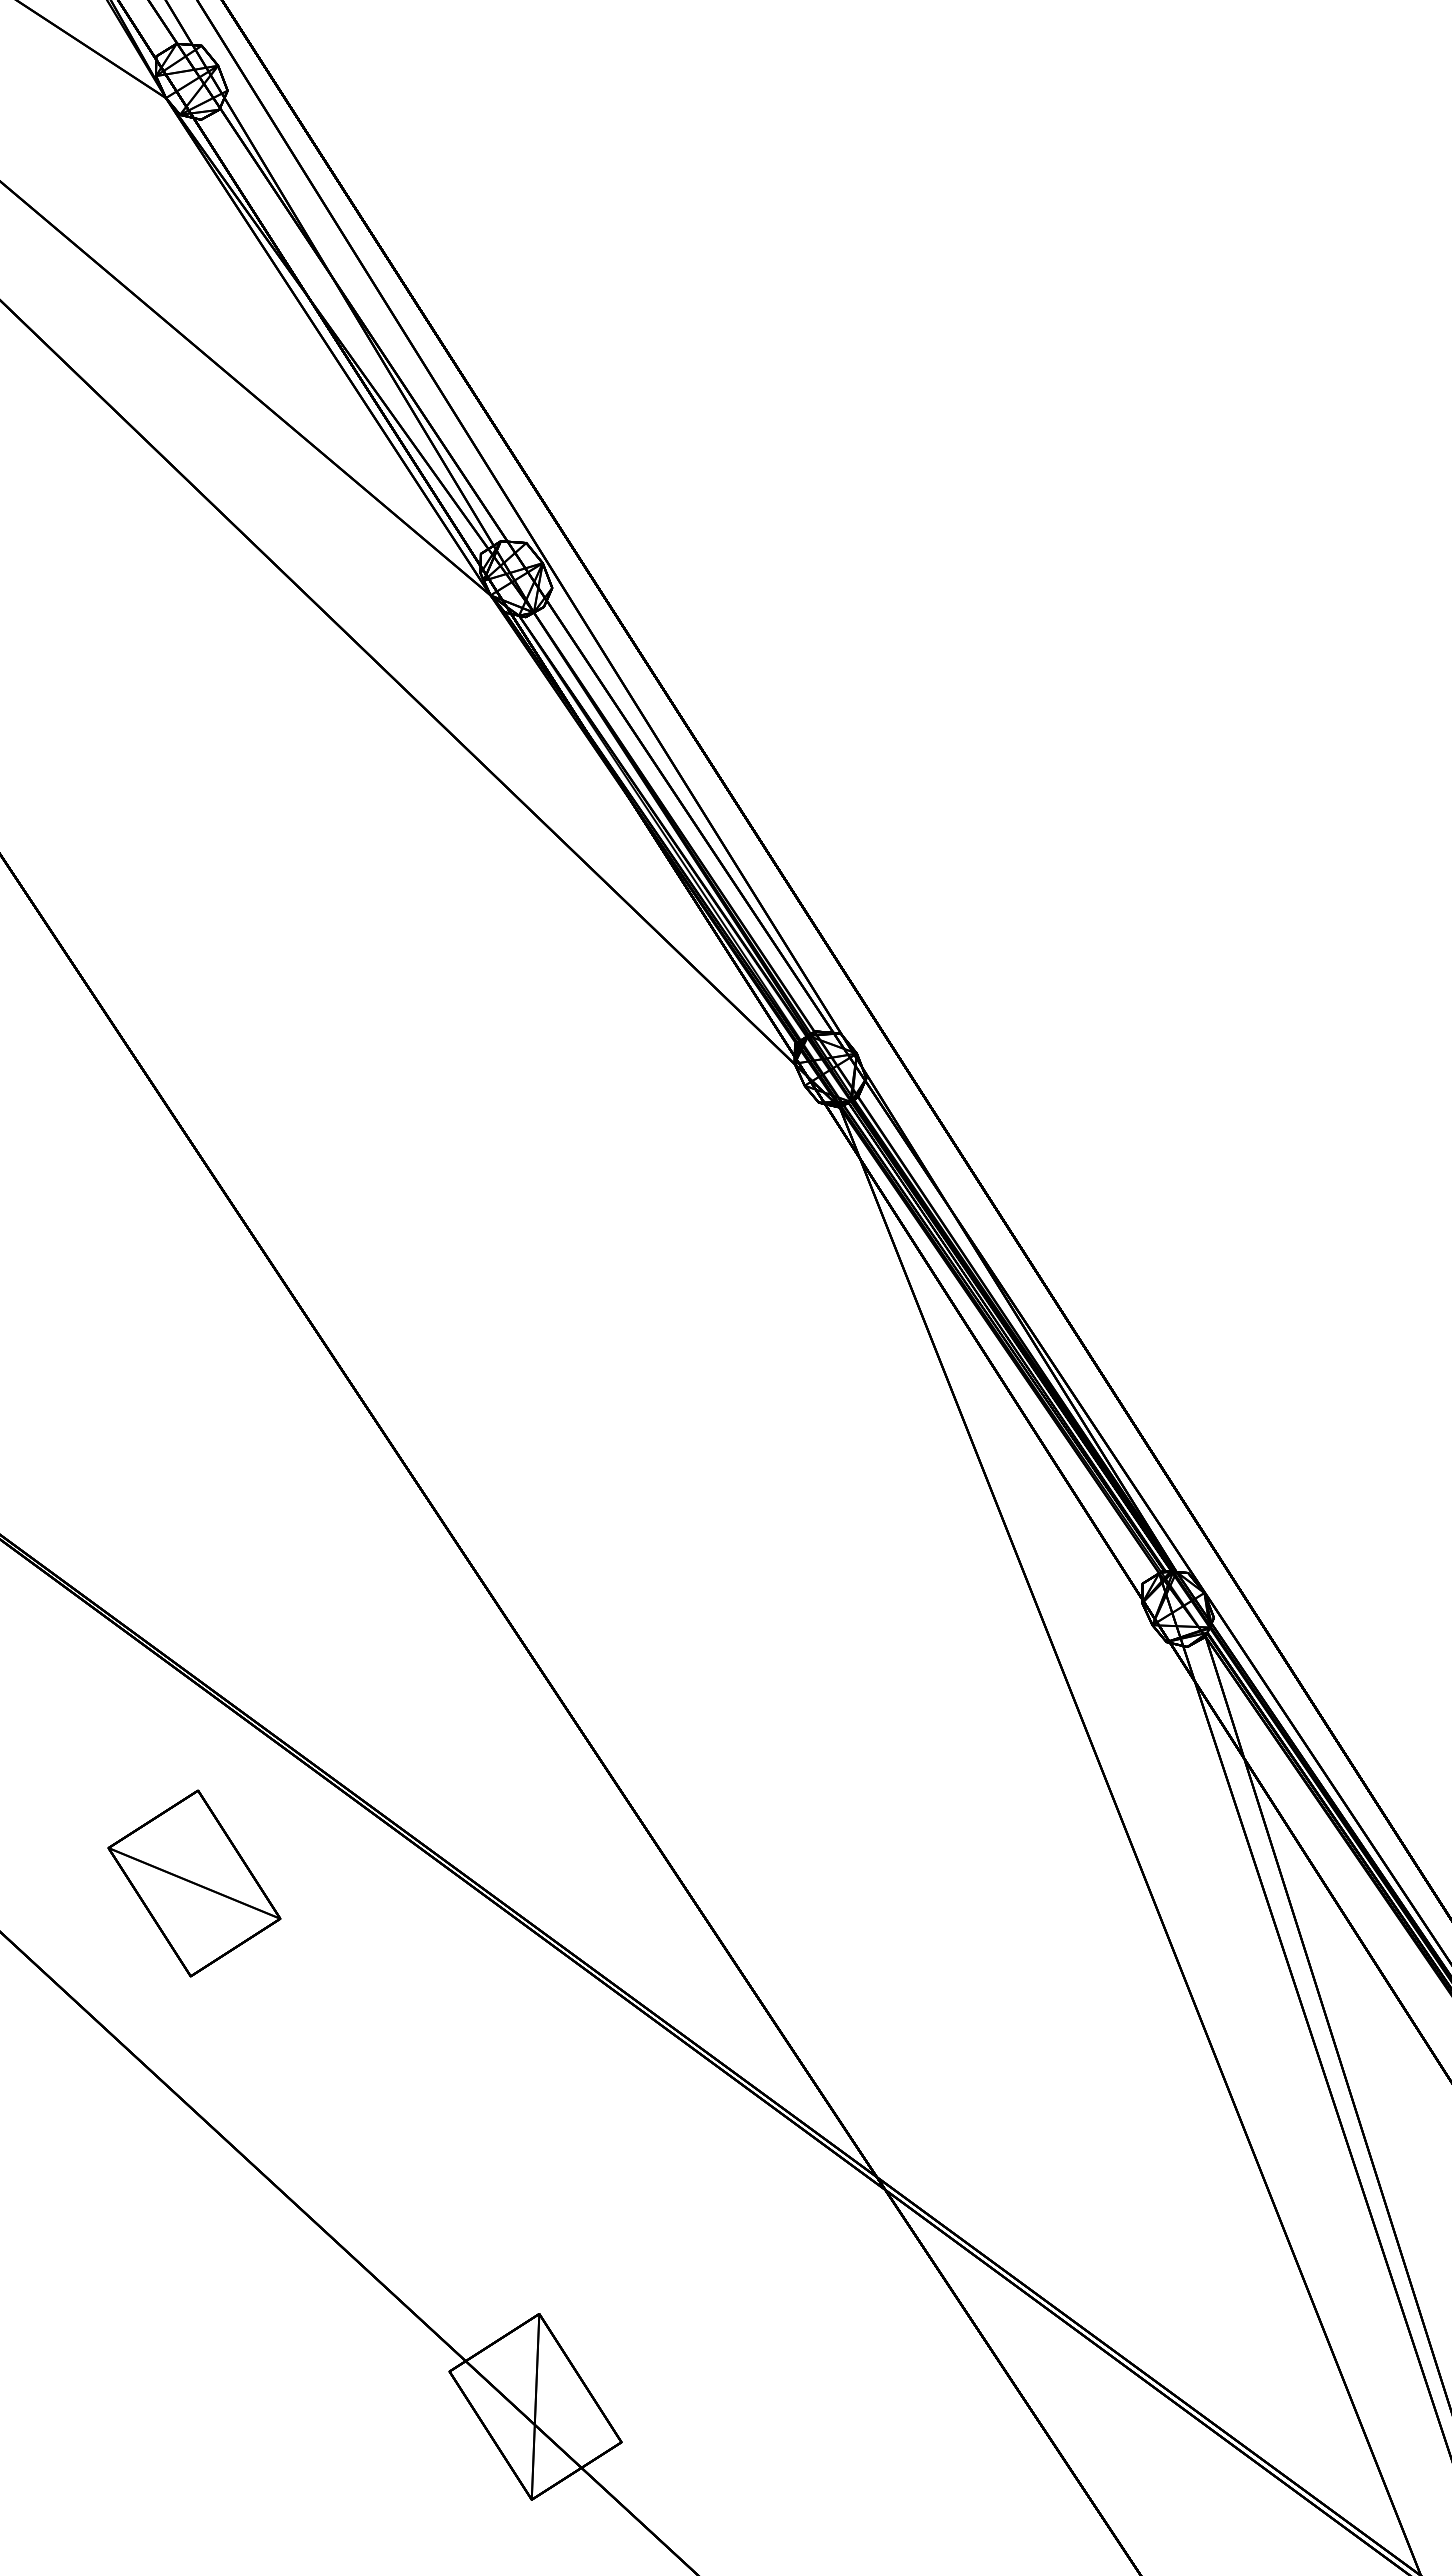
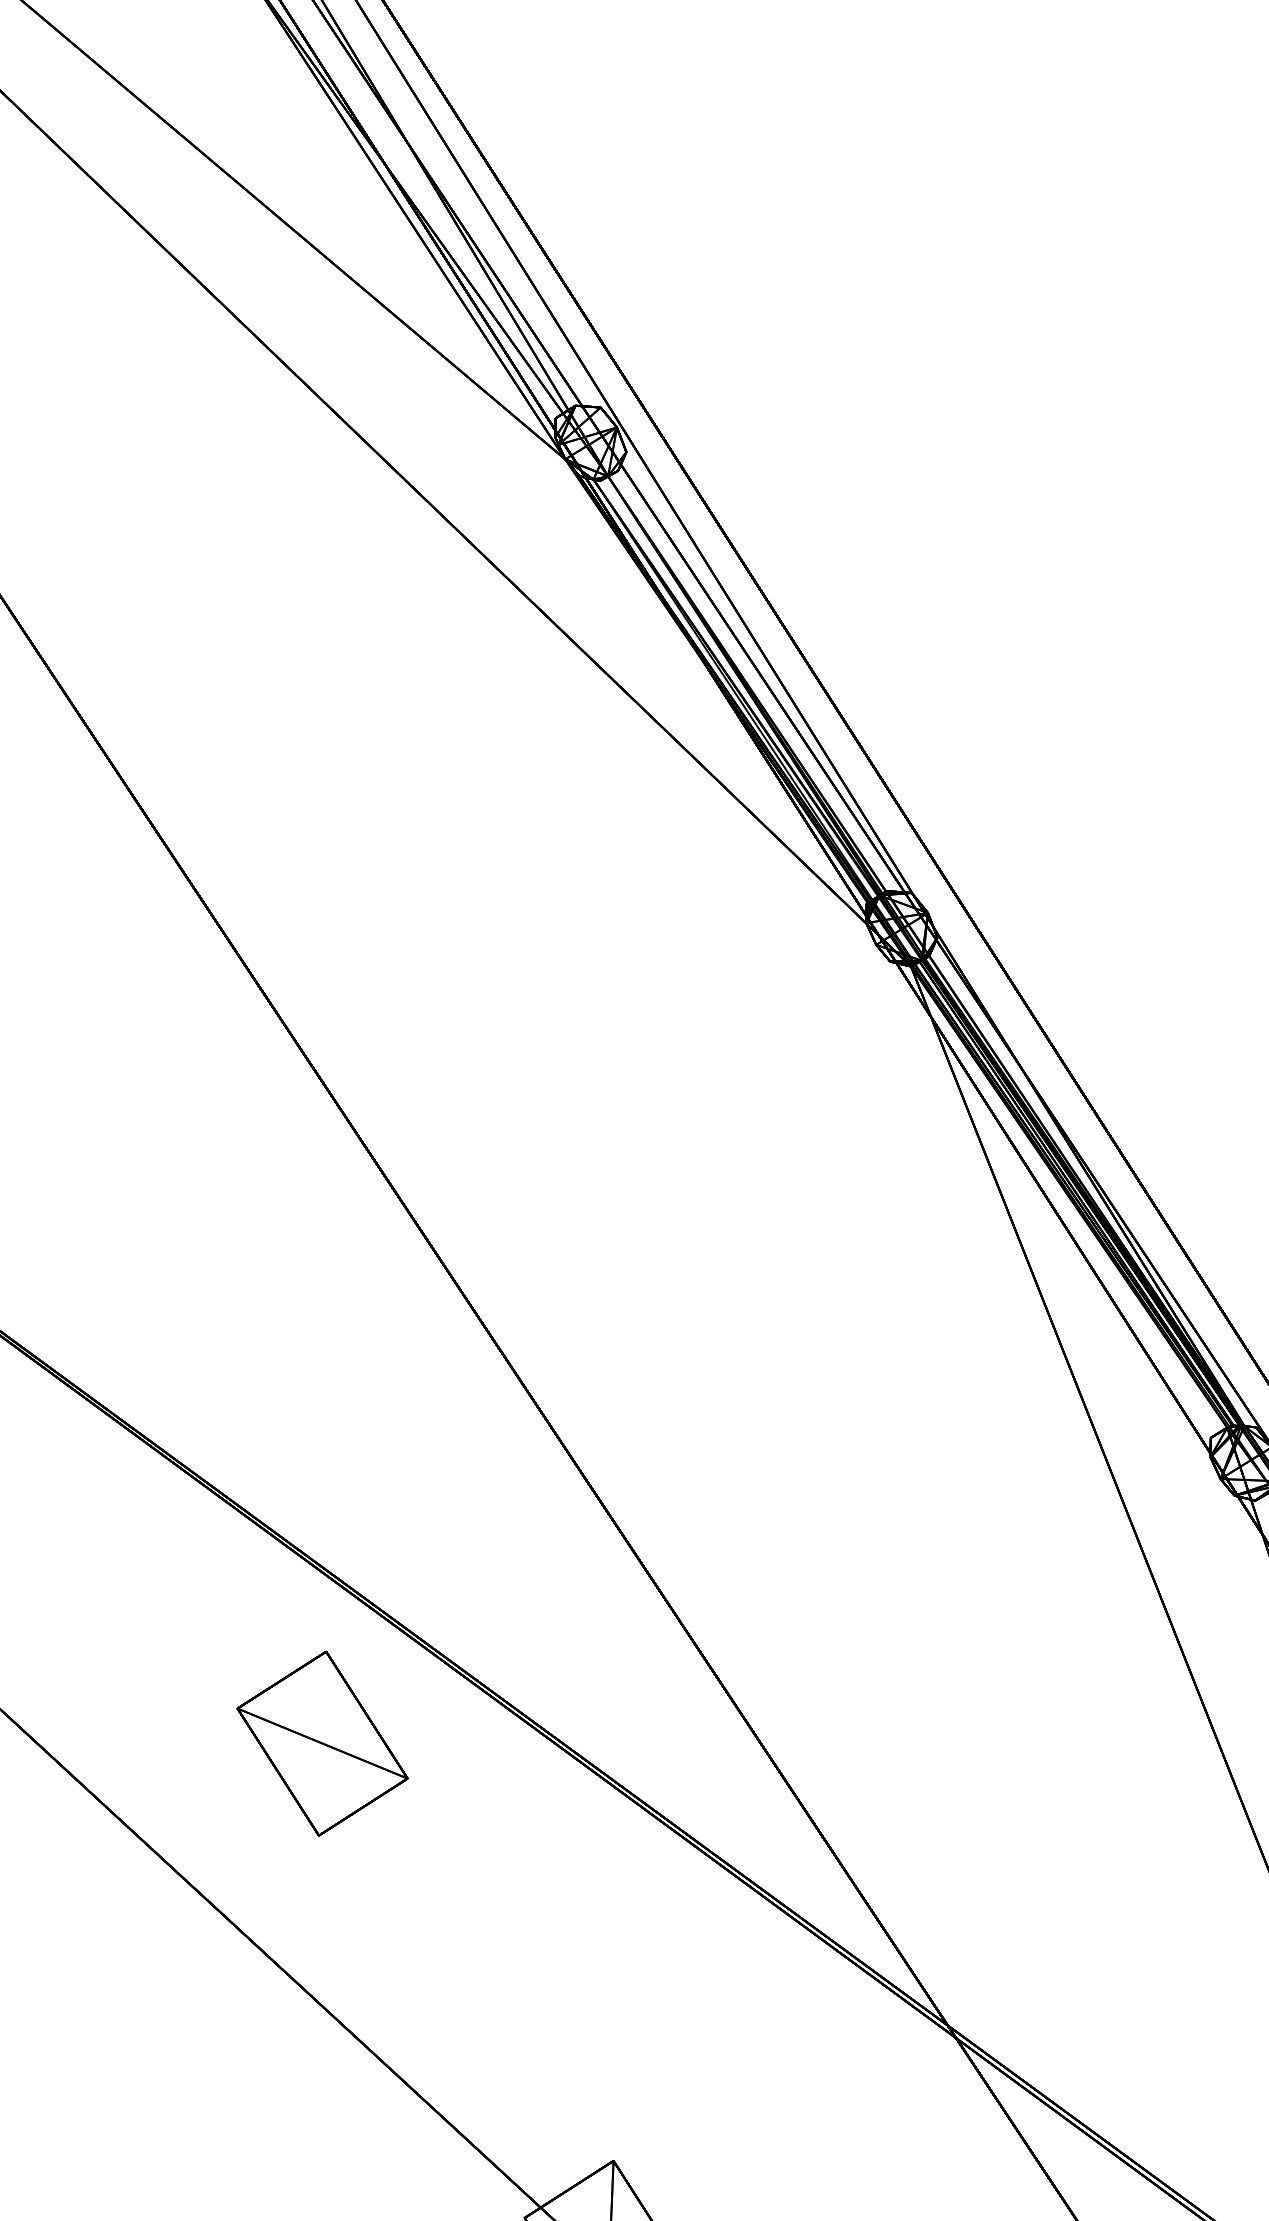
part: (194, 1883) -> (322, 1743), moved

